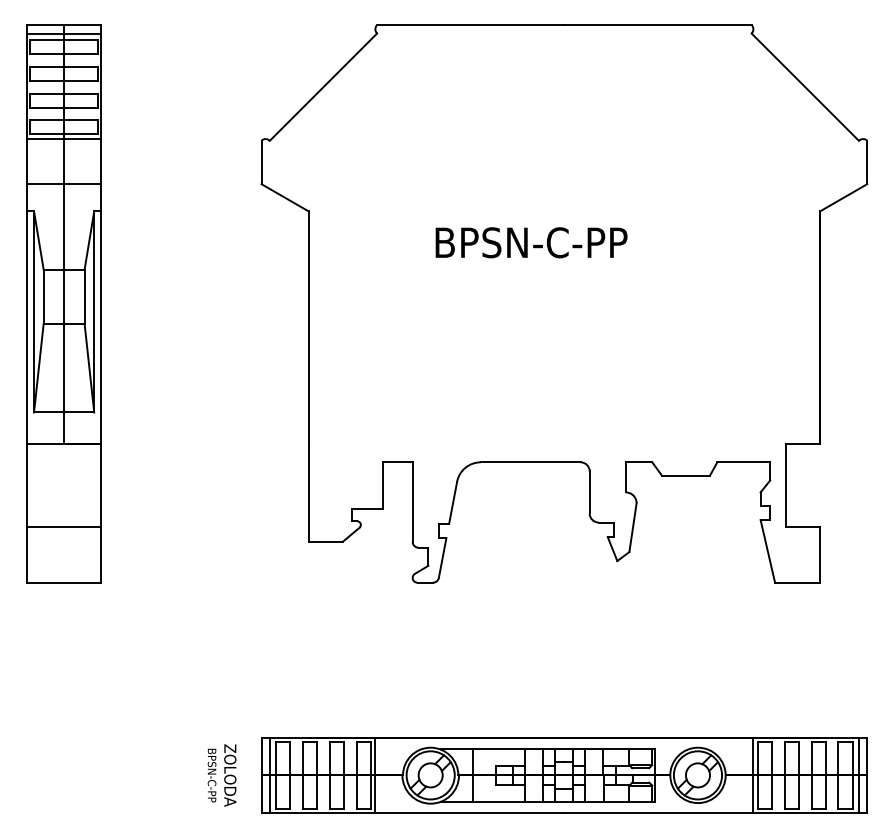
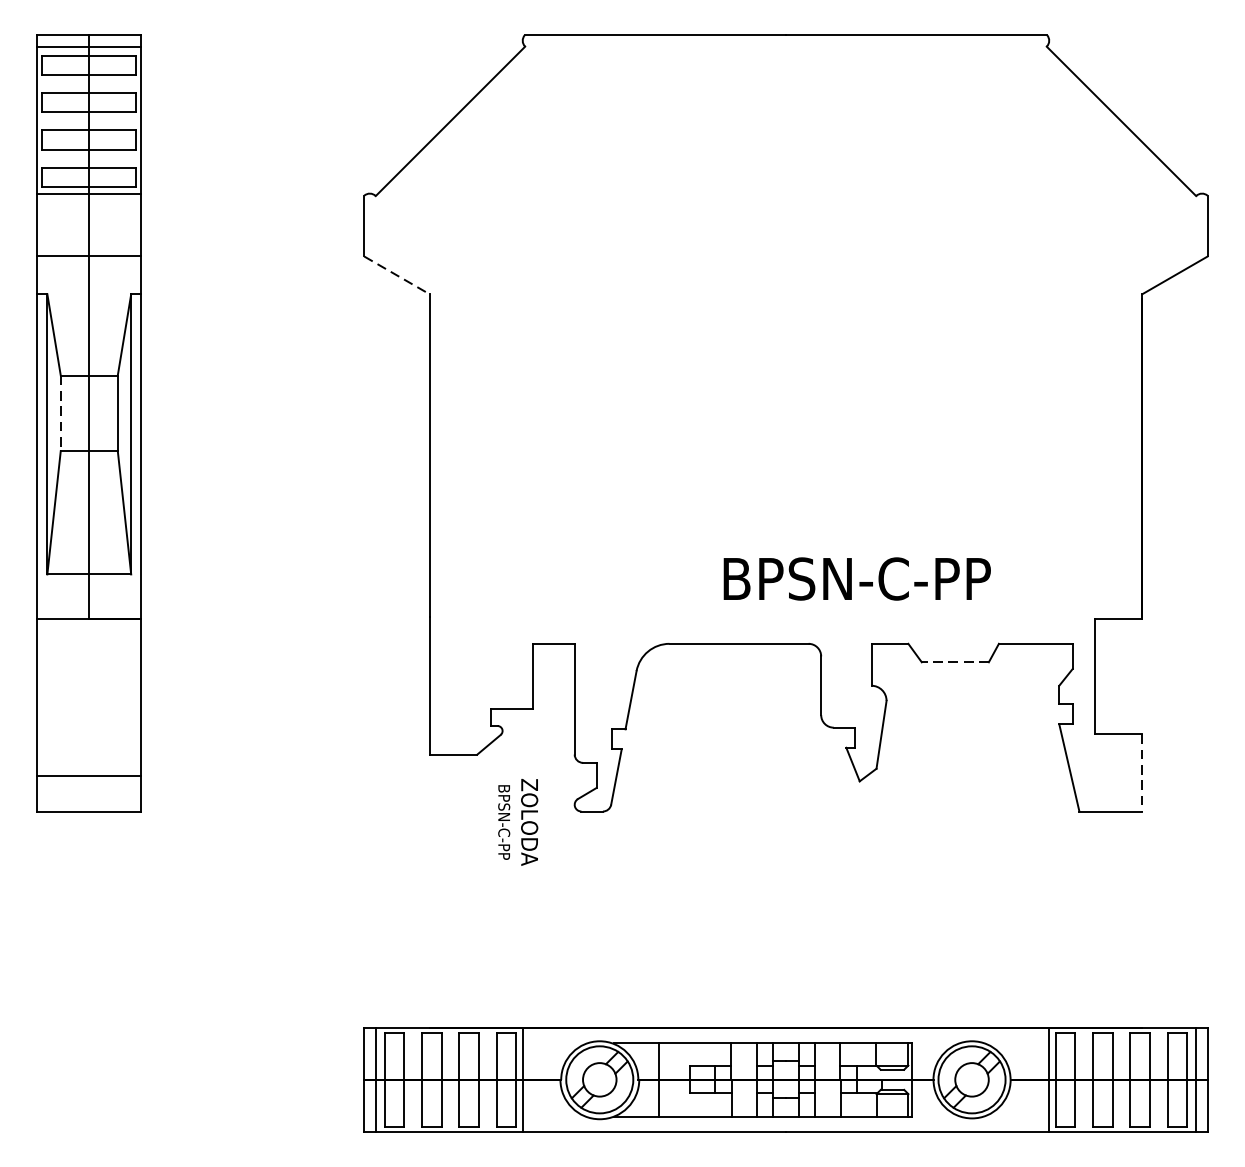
line: (285, 198) -> (397, 276), solid -> dashed
text: (531, 242) -> (857, 578), moved
line: (43, 297) -> (60, 414), solid -> dashed
line: (685, 475) -> (954, 662), solid -> dashed
line: (63, 527) -> (88, 776), moved
line: (820, 555) -> (1142, 773), solid -> dashed
text: (221, 775) -> (517, 822), moved

